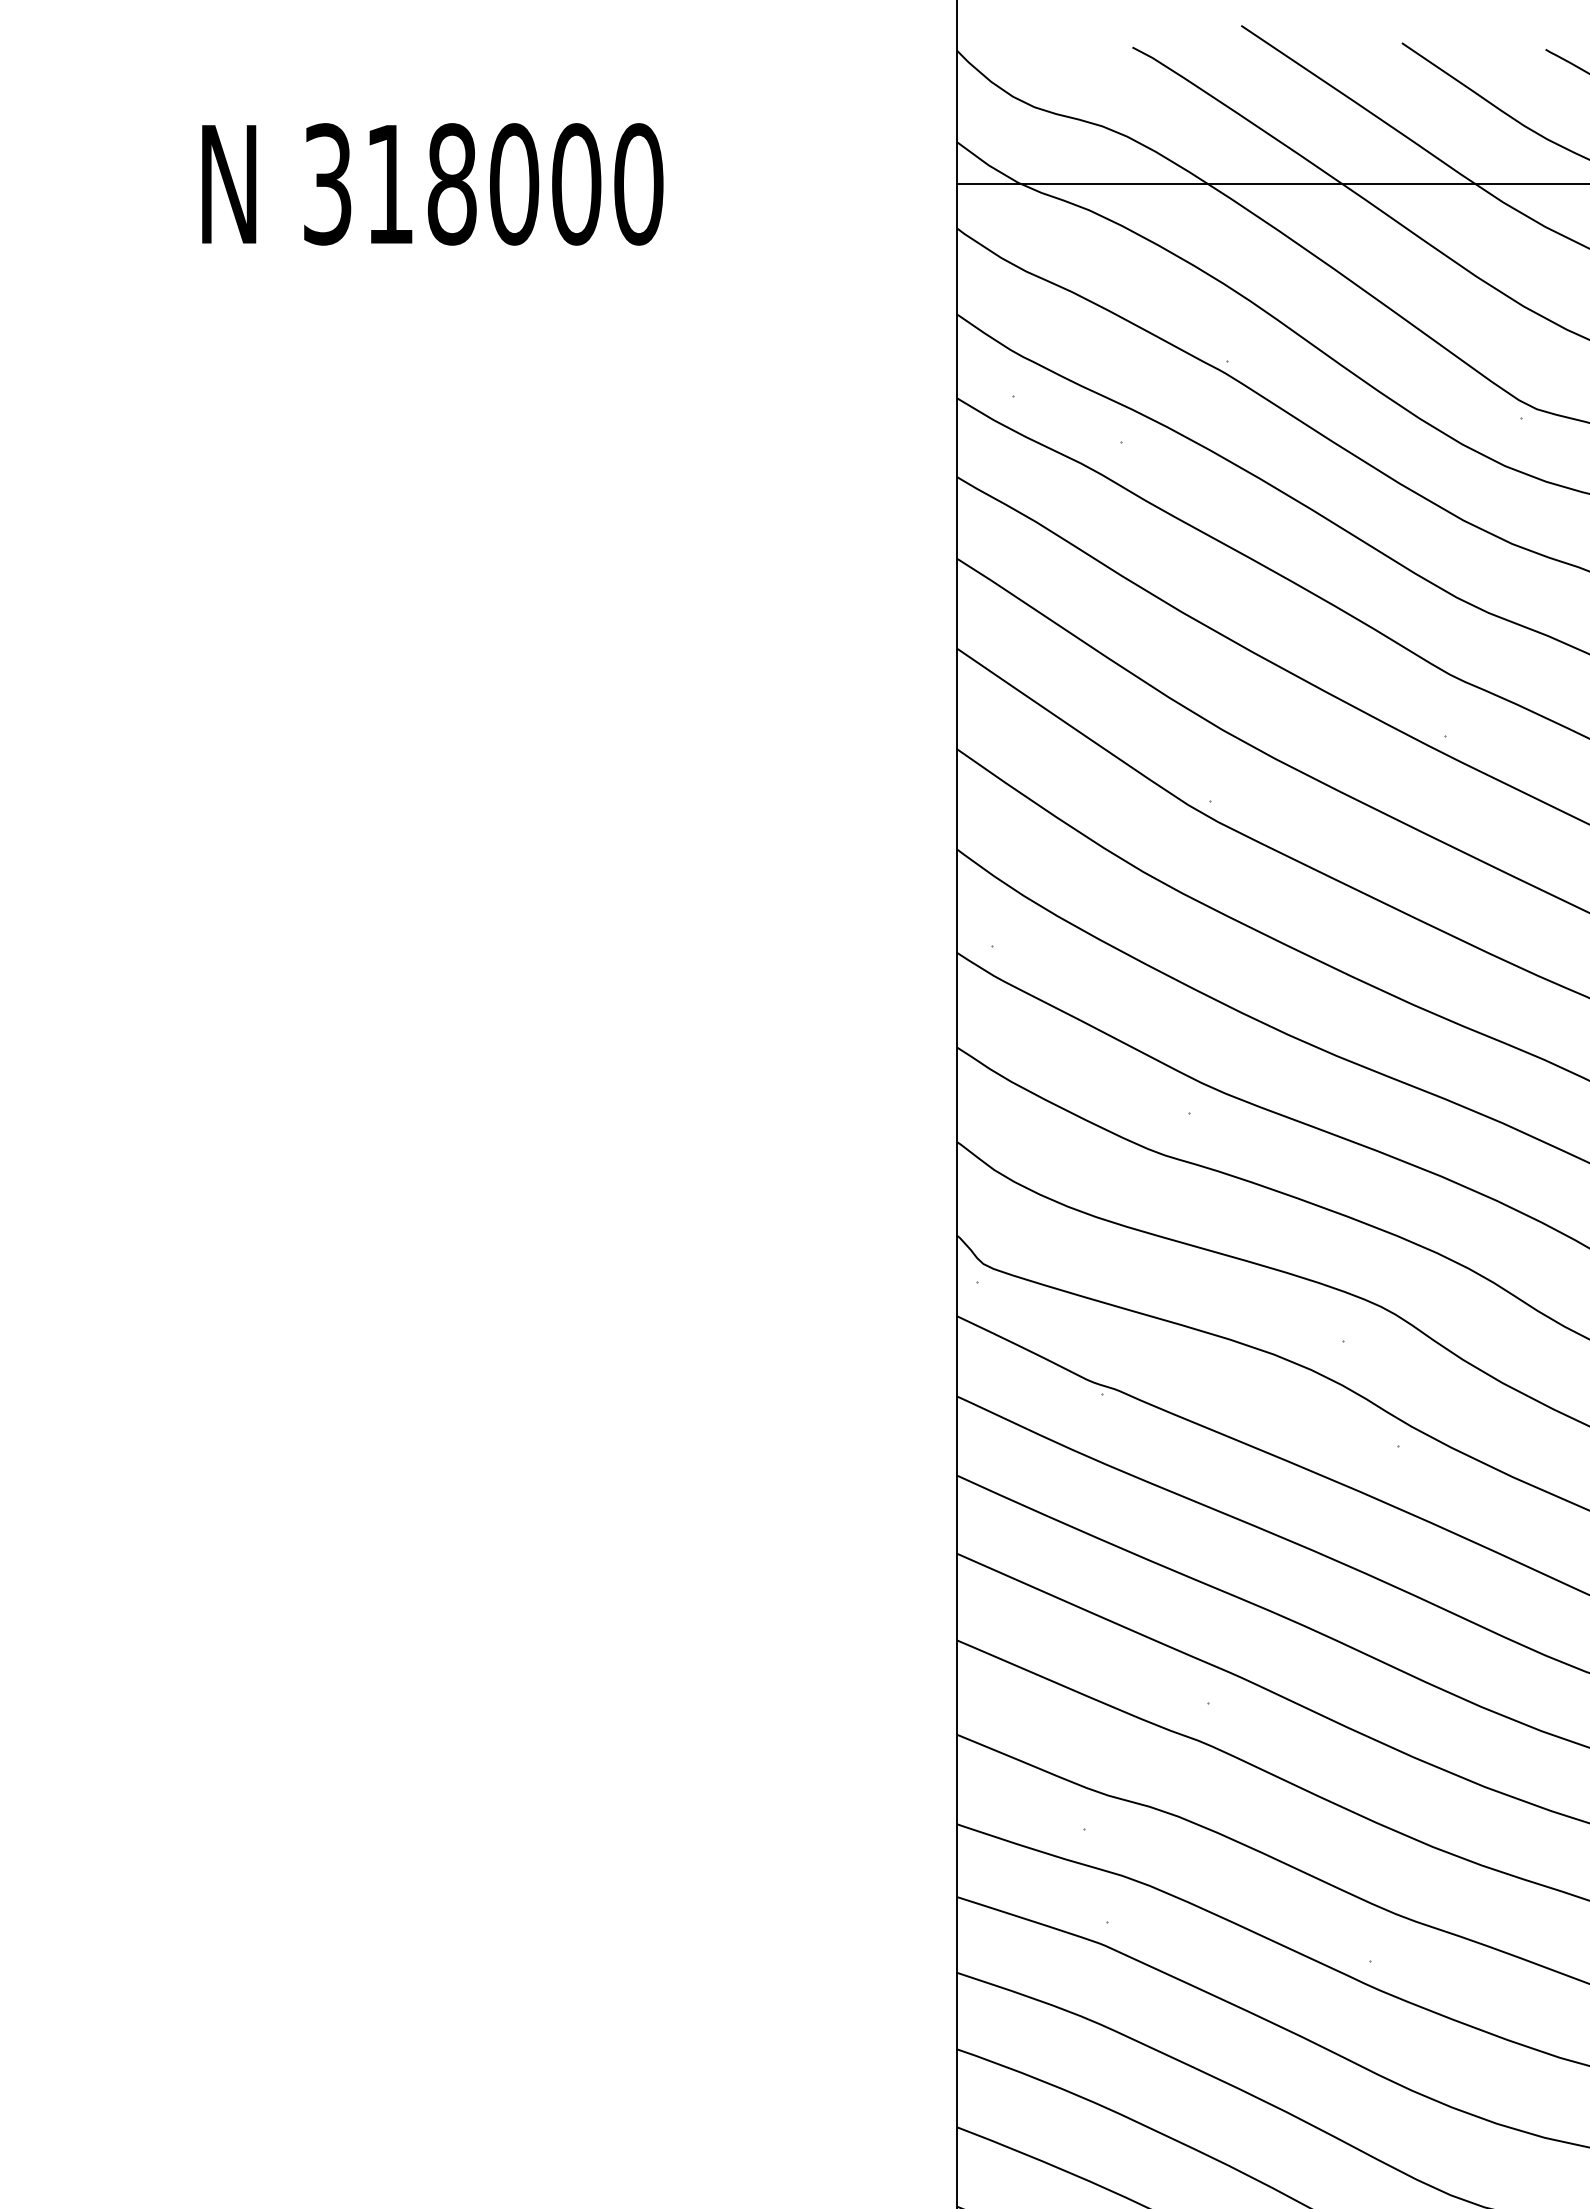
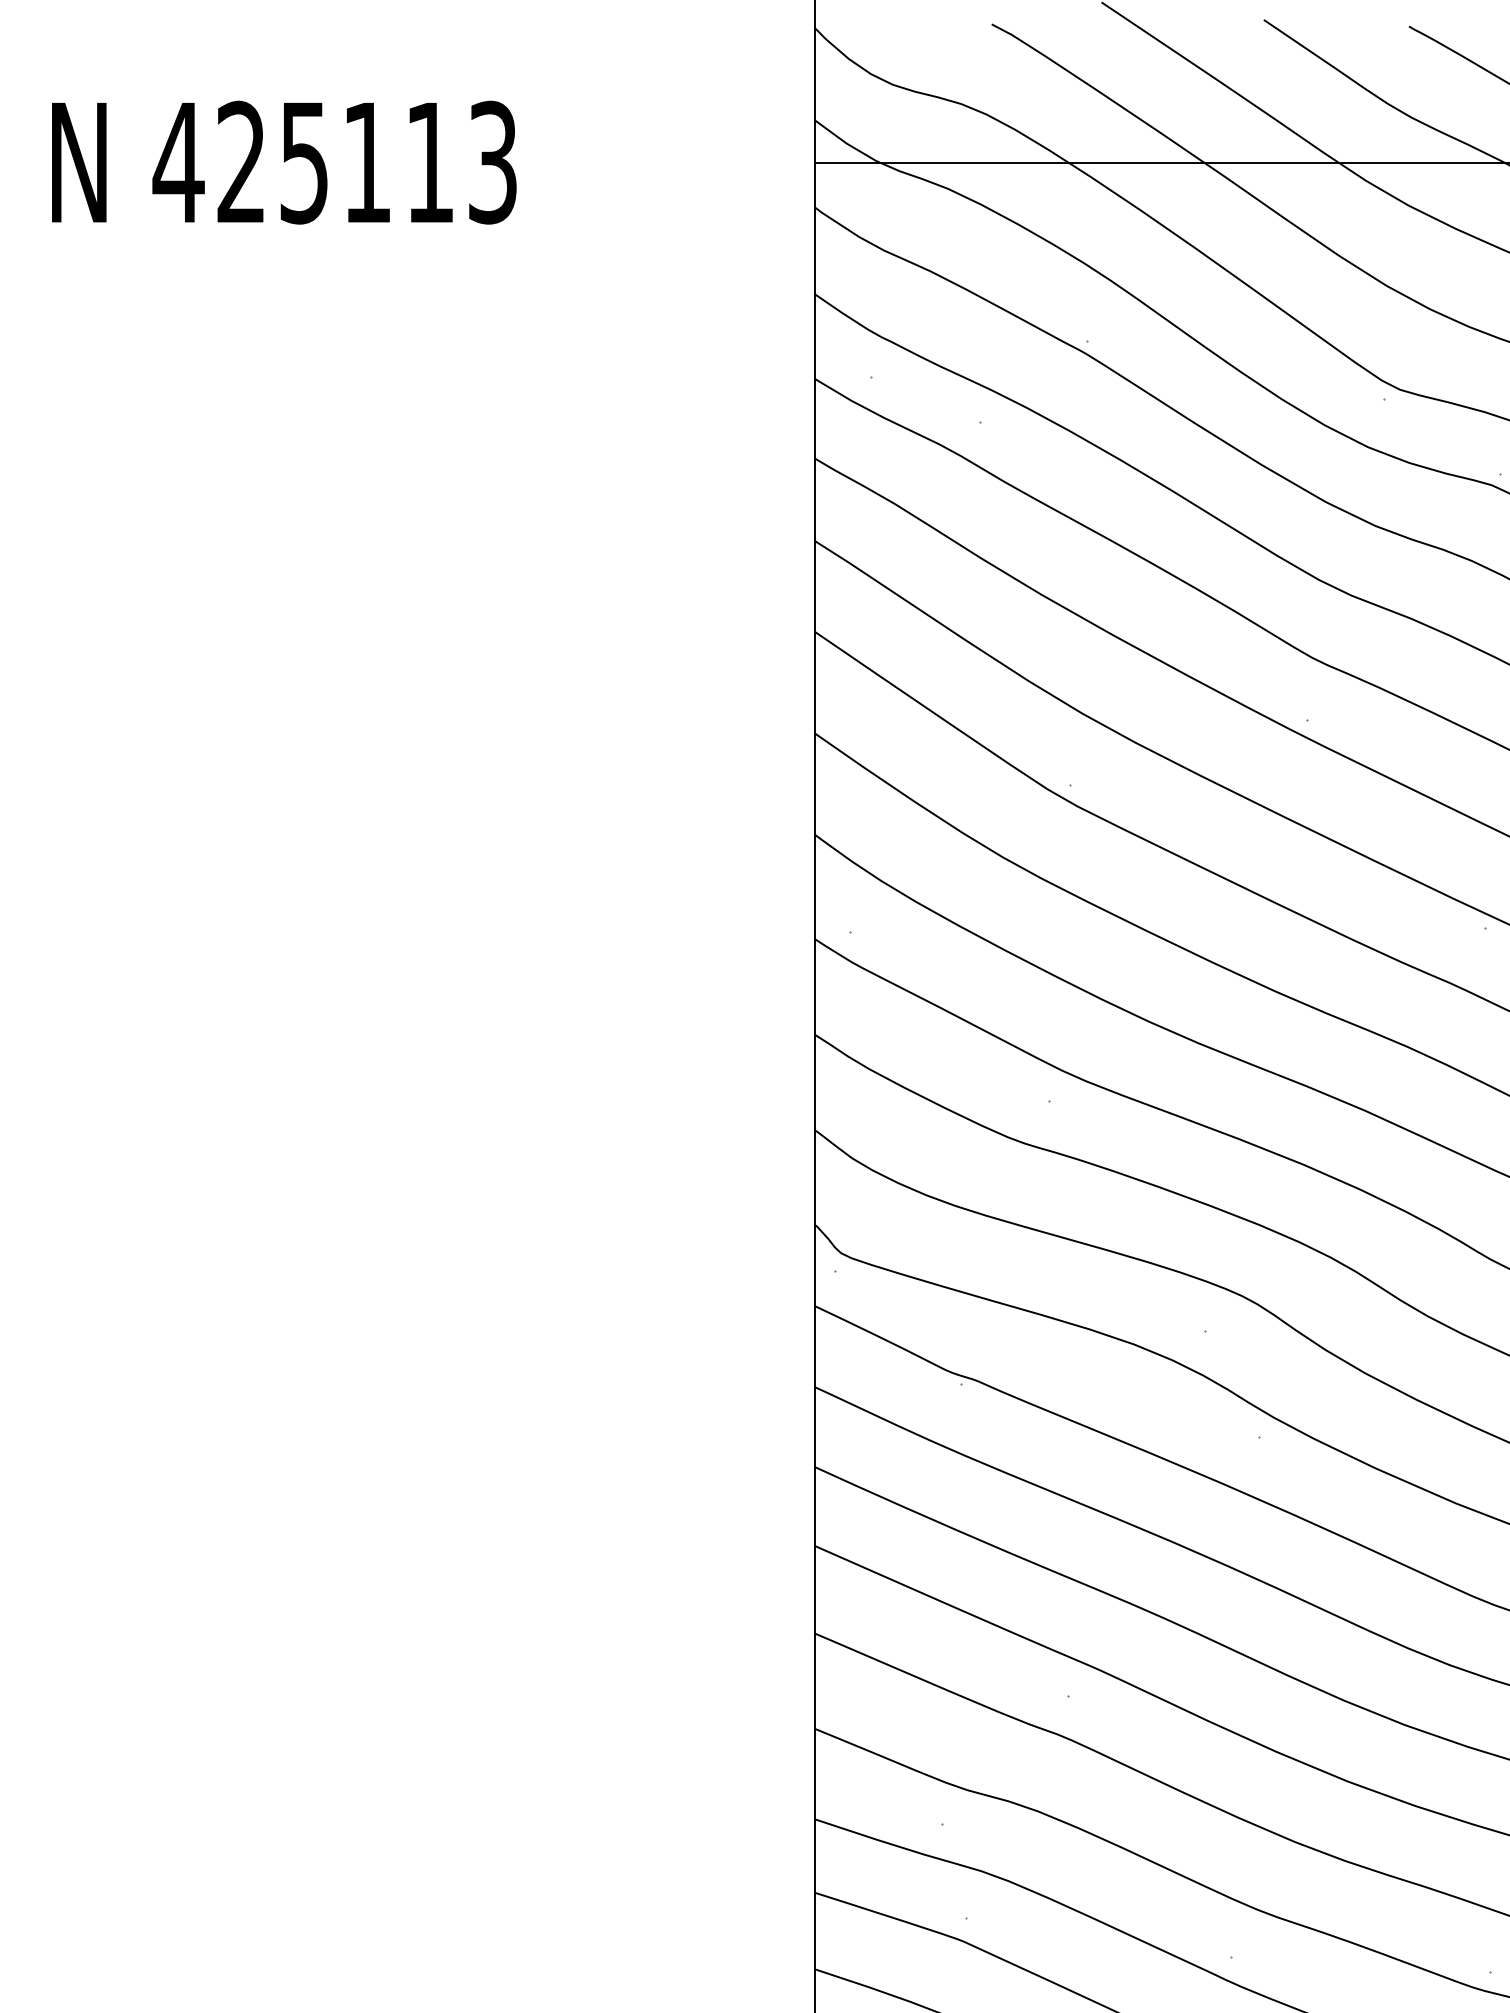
text: (482, 184) -> (335, 162), 318000 -> 425113

